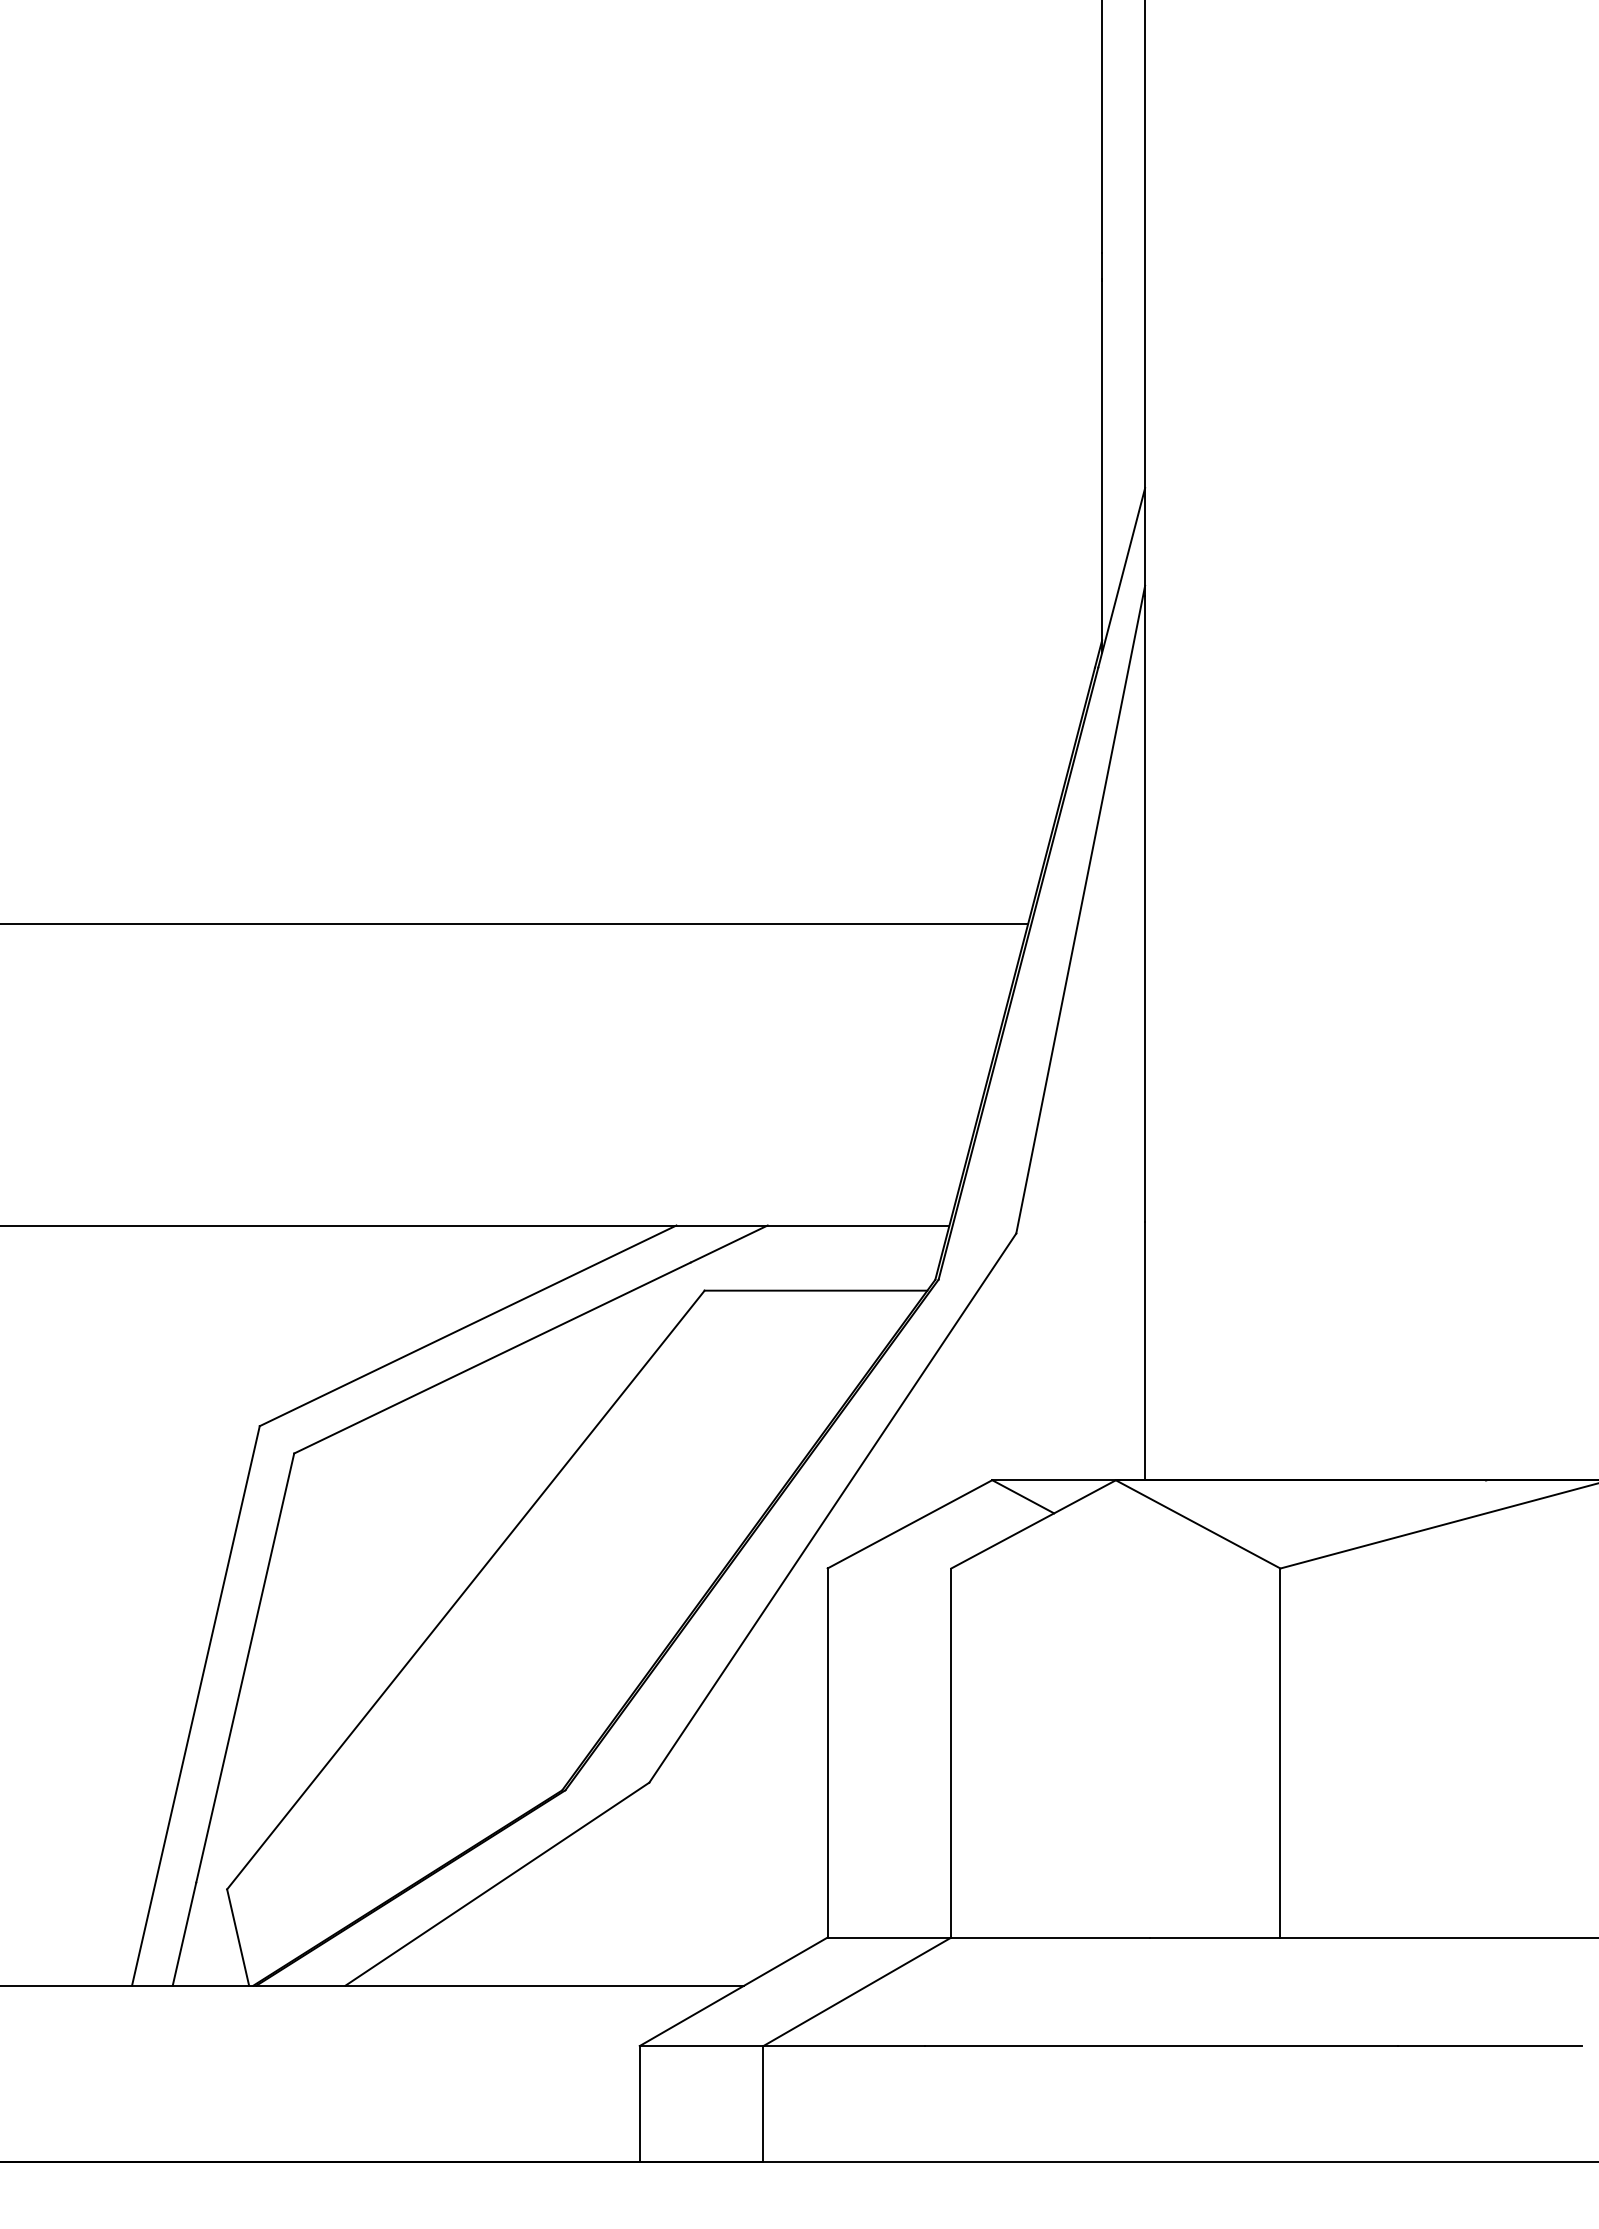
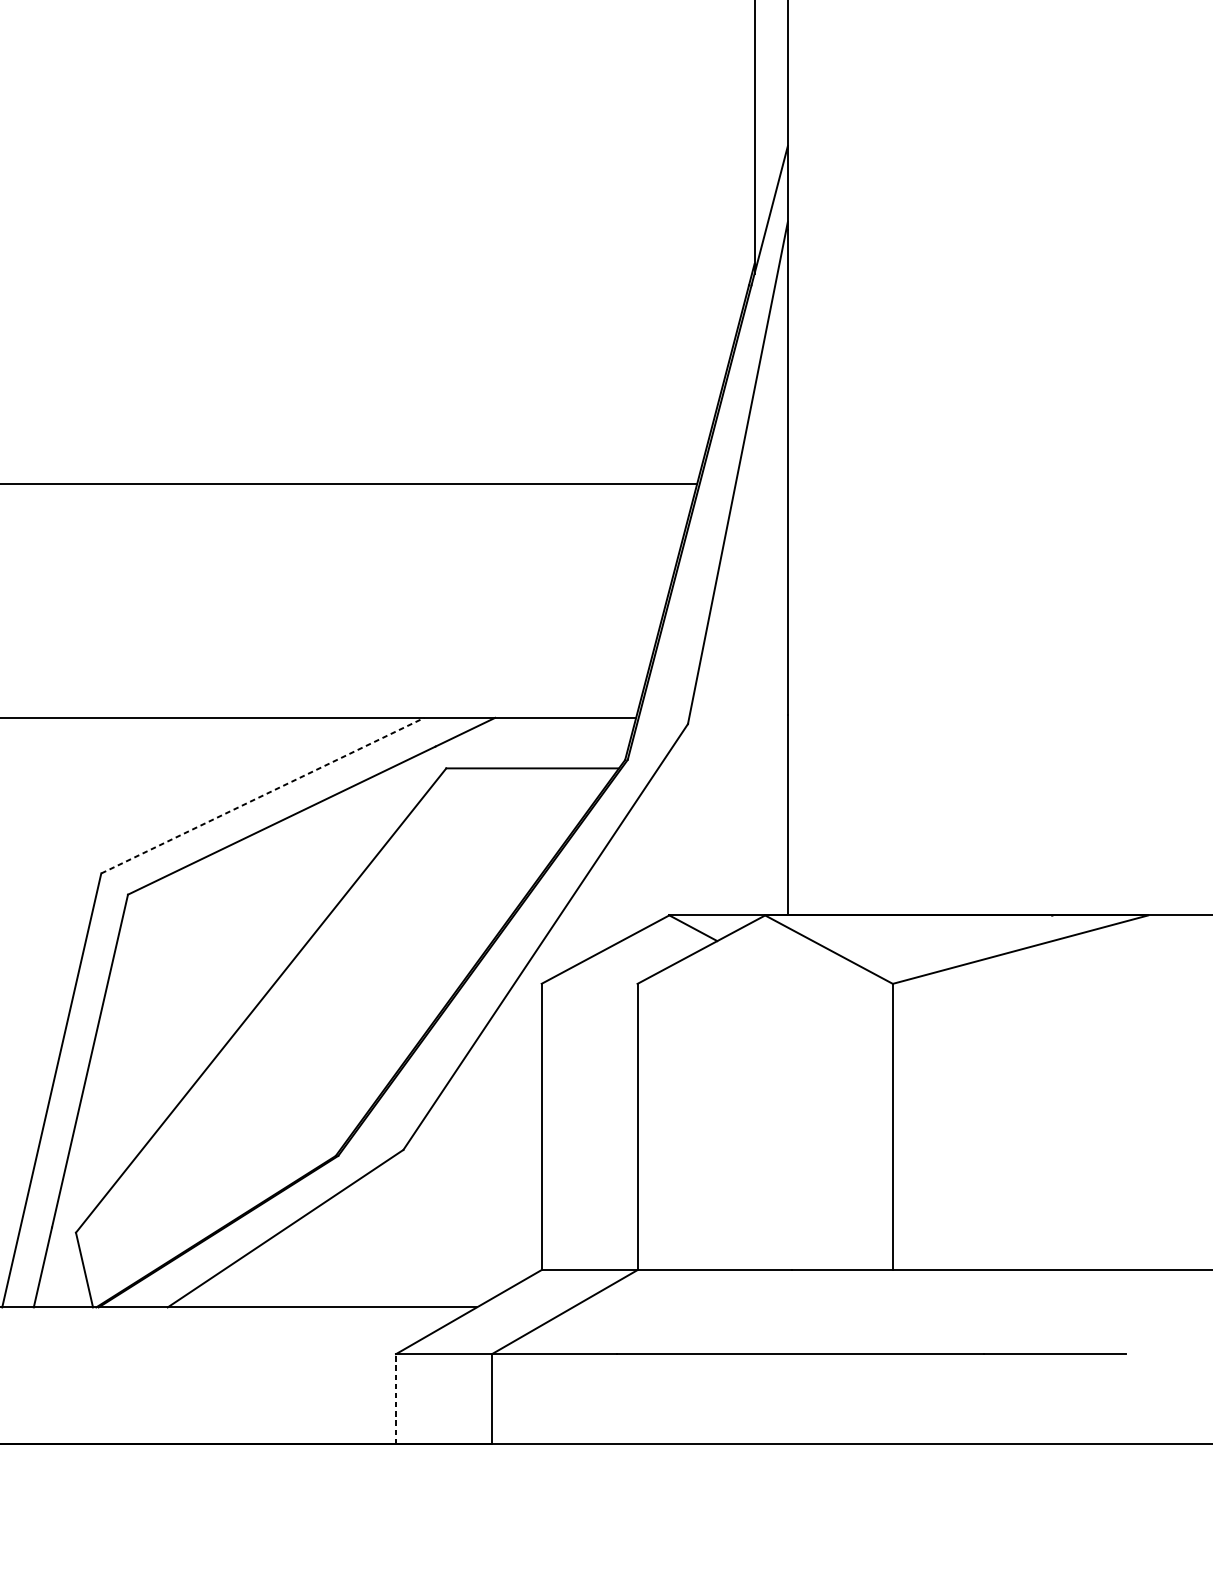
line: (468, 1325) -> (263, 795), solid -> dashed
line: (639, 2103) -> (395, 1398), solid -> dashed

